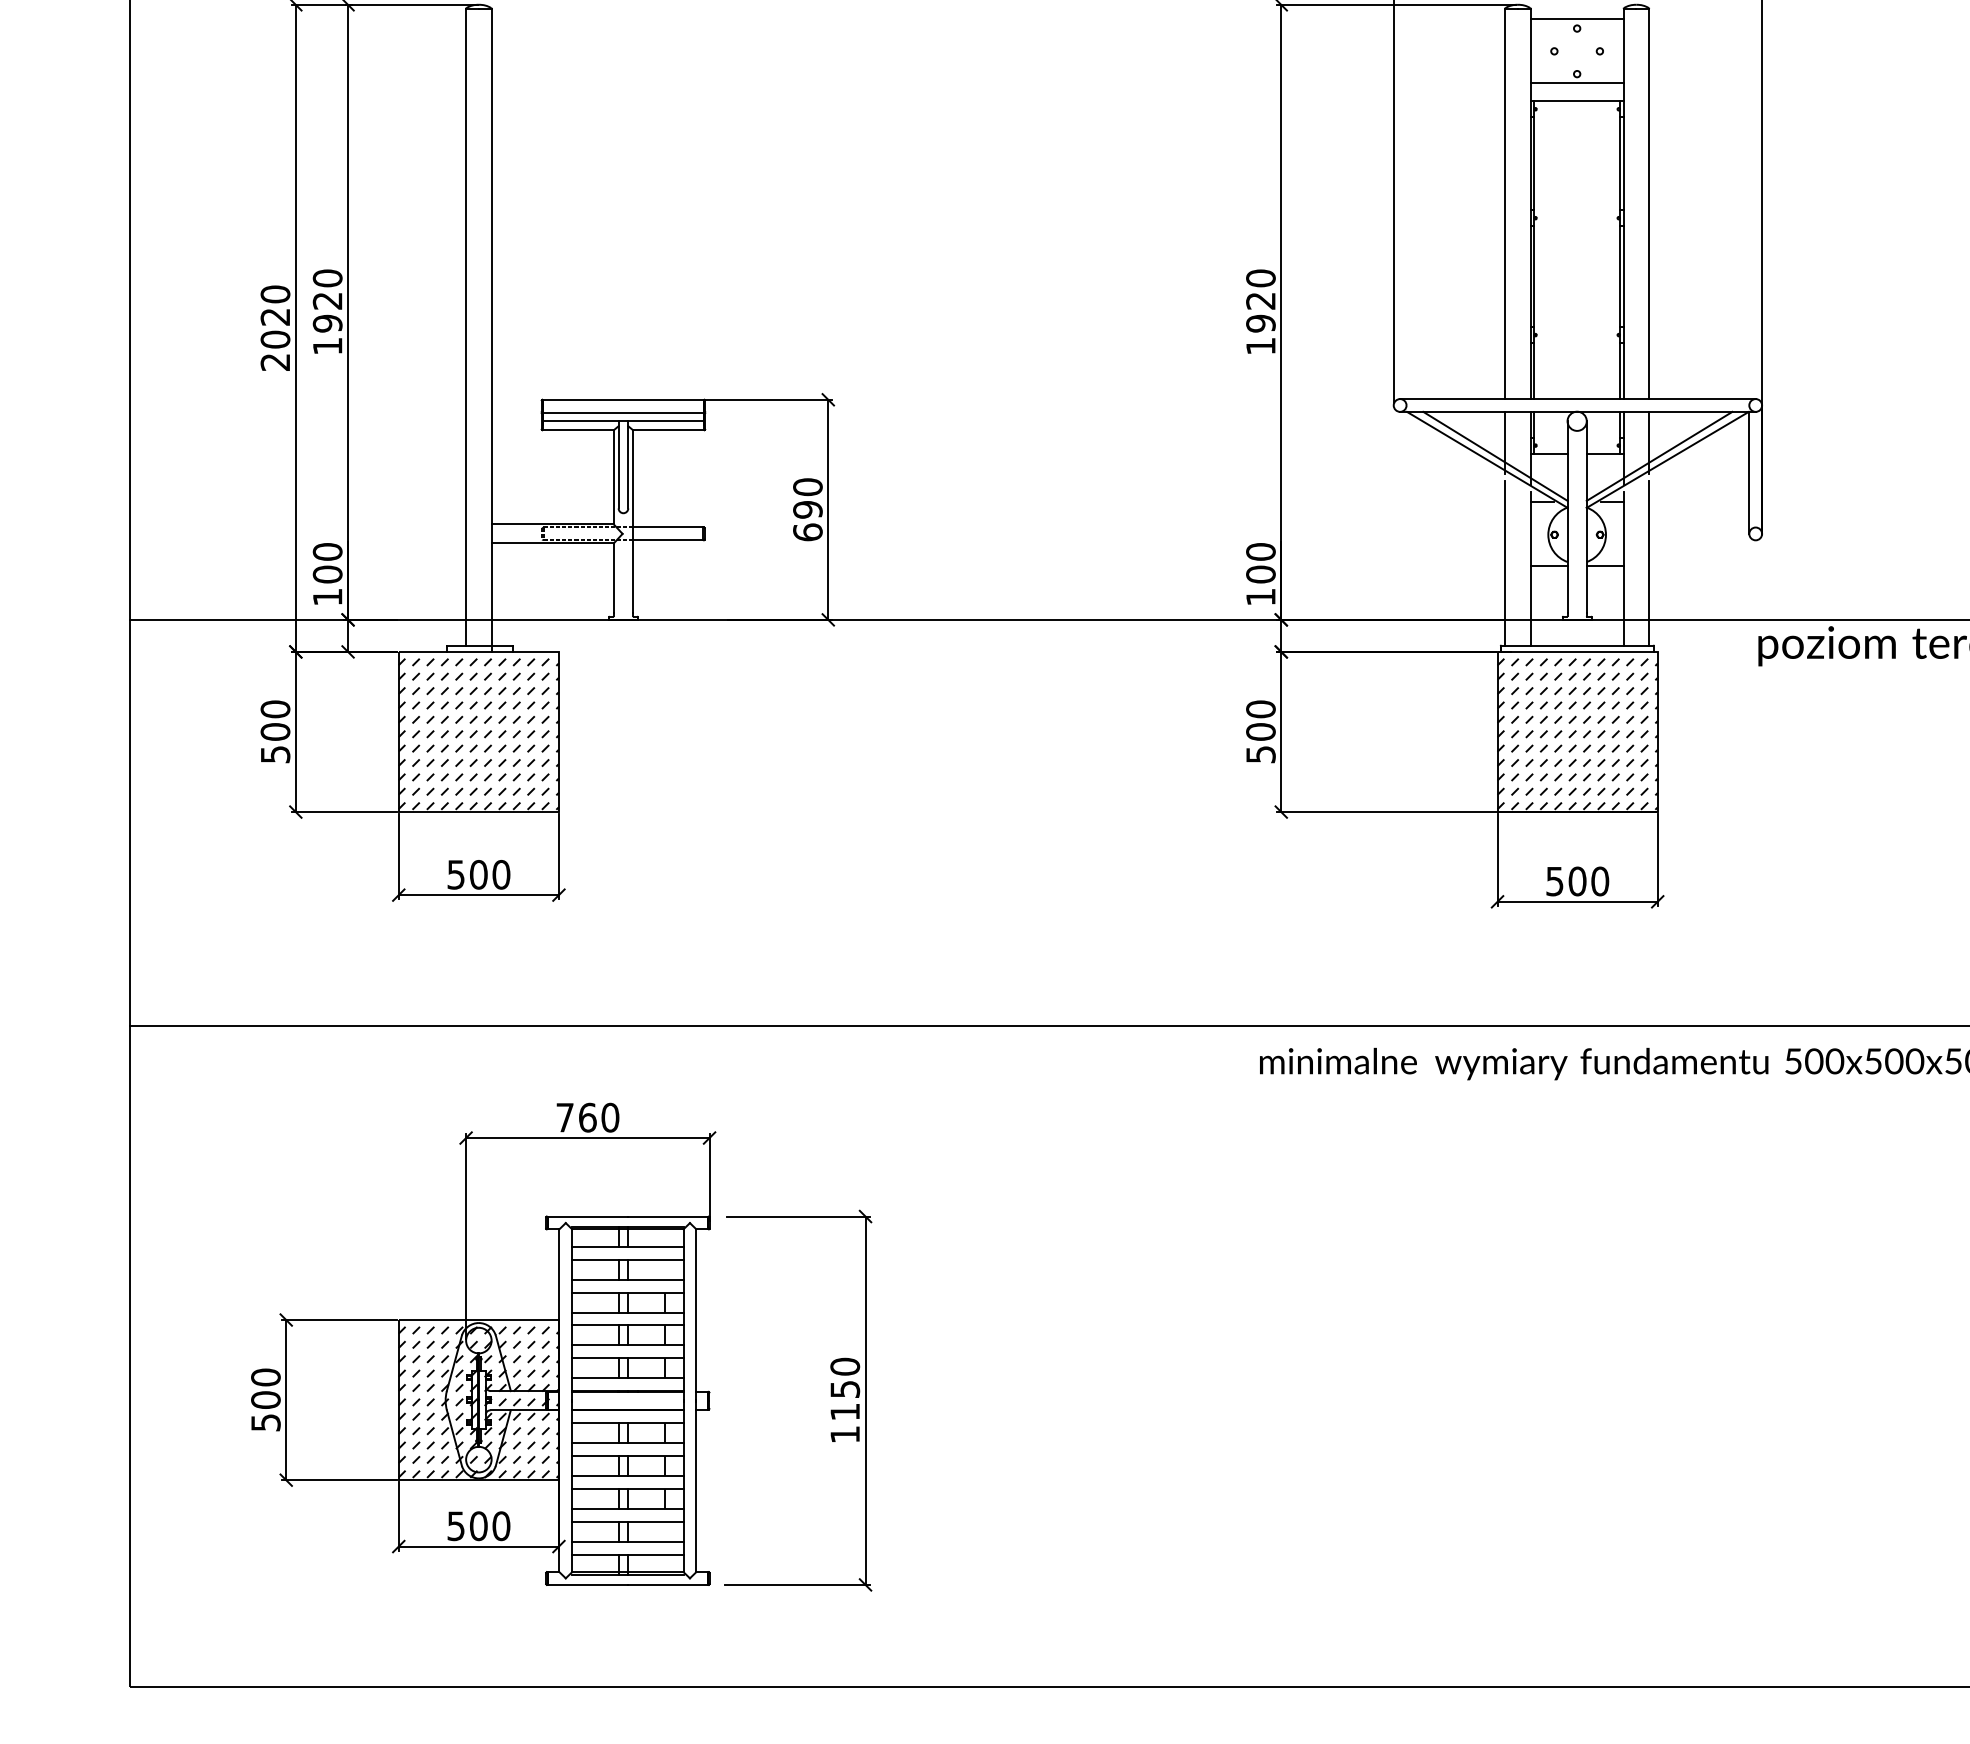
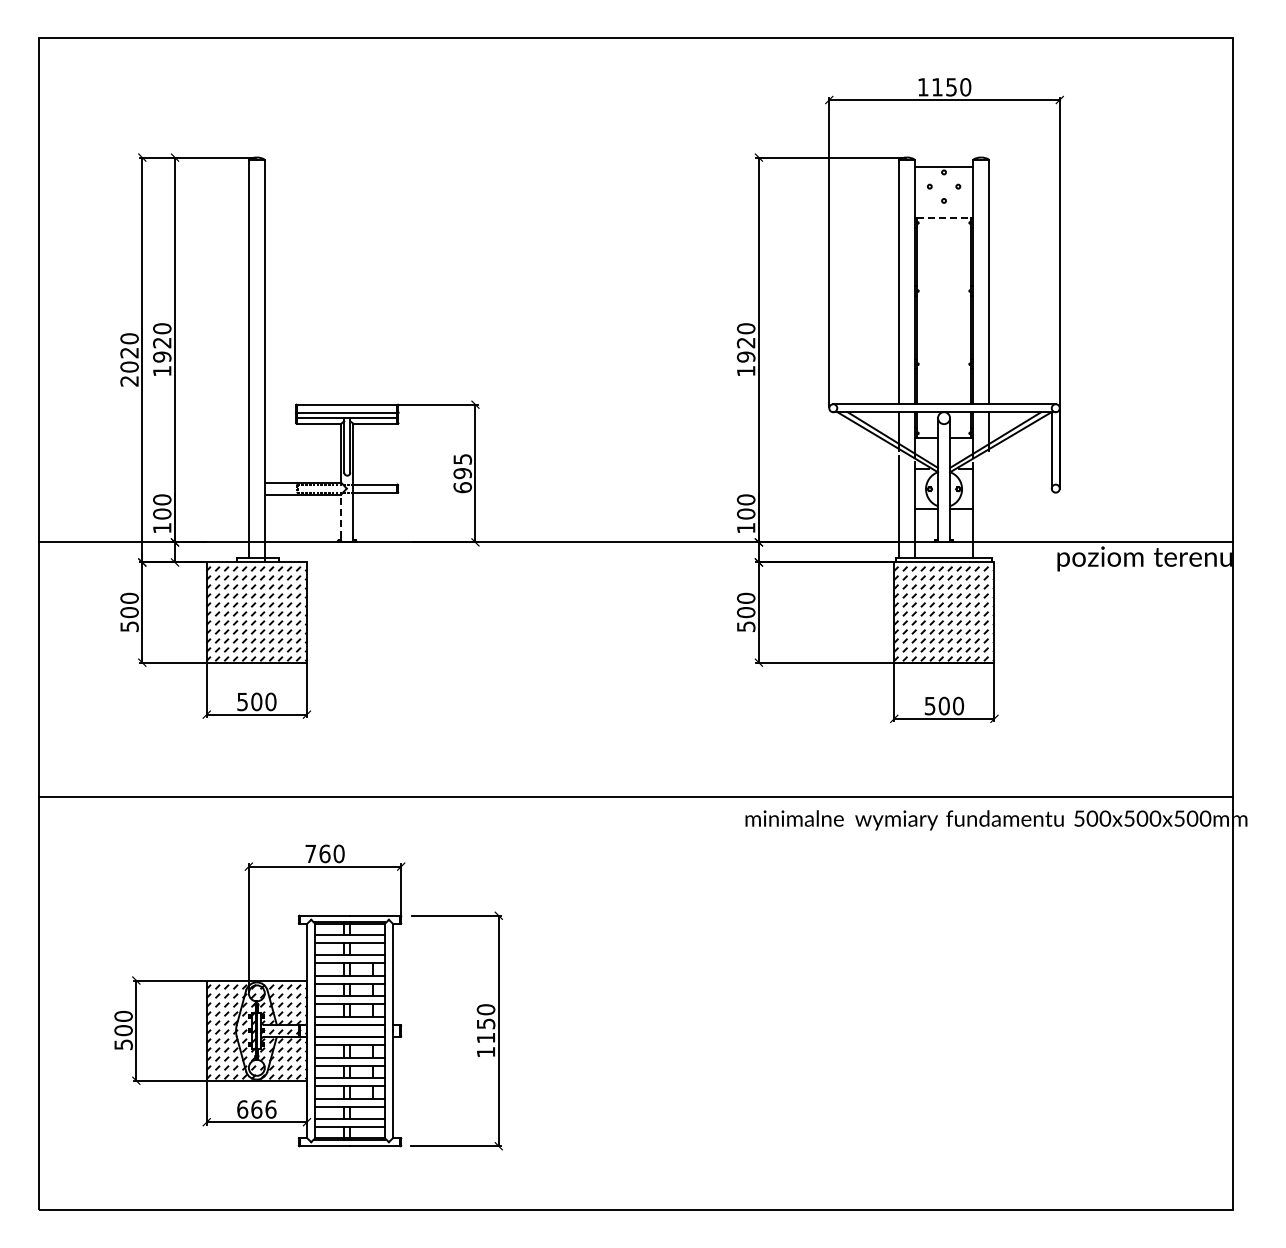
line: (1576, 83) -> (943, 206), removed
line: (1577, 100) -> (944, 217), solid -> dashed
text: (807, 485) -> (462, 458), 690 -> 695
line: (1649, 562) -> (989, 506), removed
line: (614, 578) -> (341, 516), solid -> dashed
text: (478, 1526) -> (256, 1109), 500 -> 666

